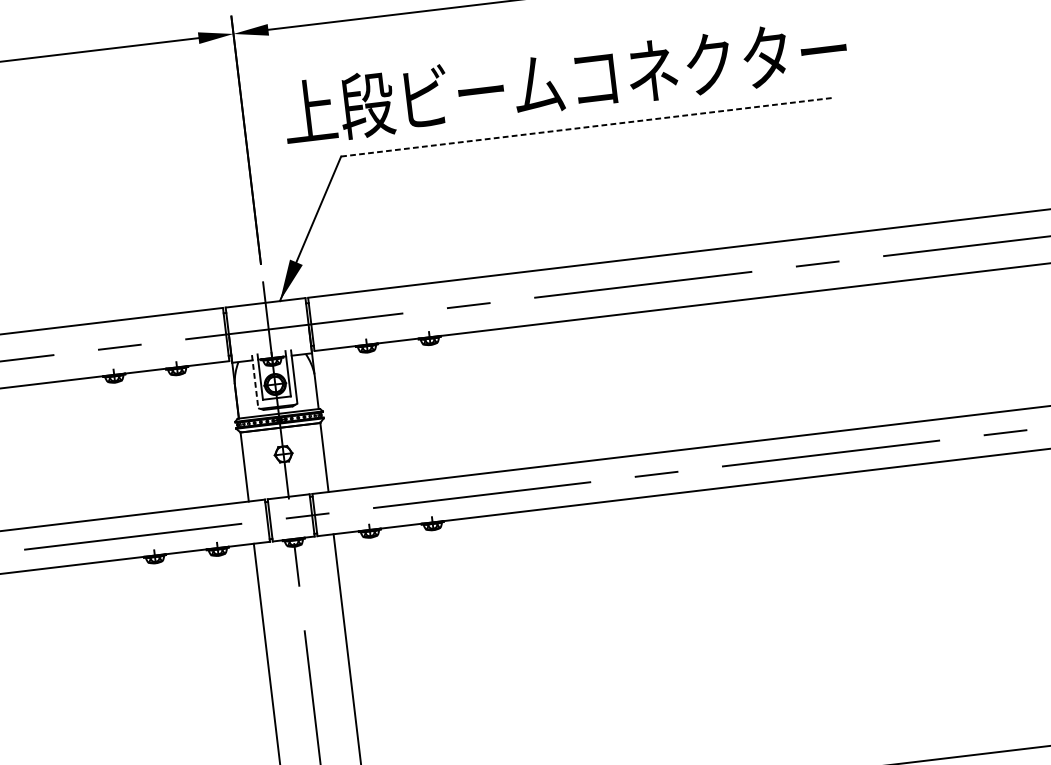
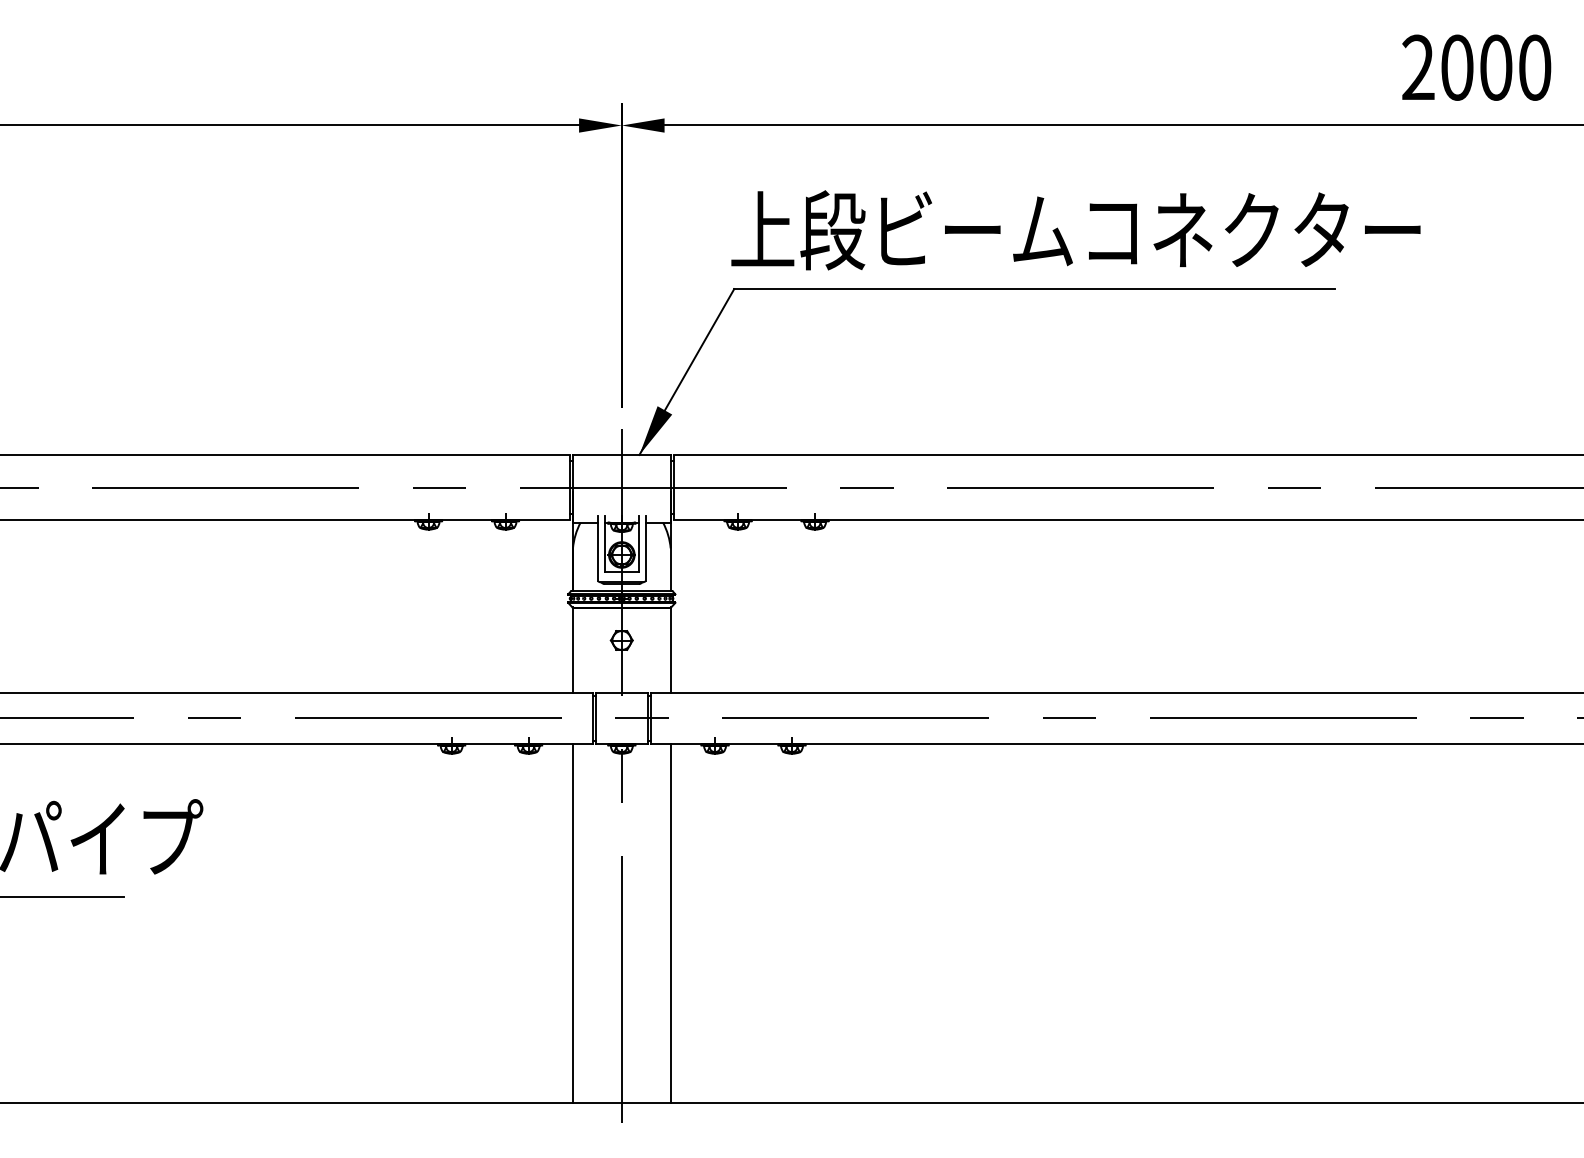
text: (565, 81) -> (1075, 230), moved
line: (586, 127) -> (1034, 289), dashed -> solid
line: (254, 382) -> (597, 549), dashed -> solid

